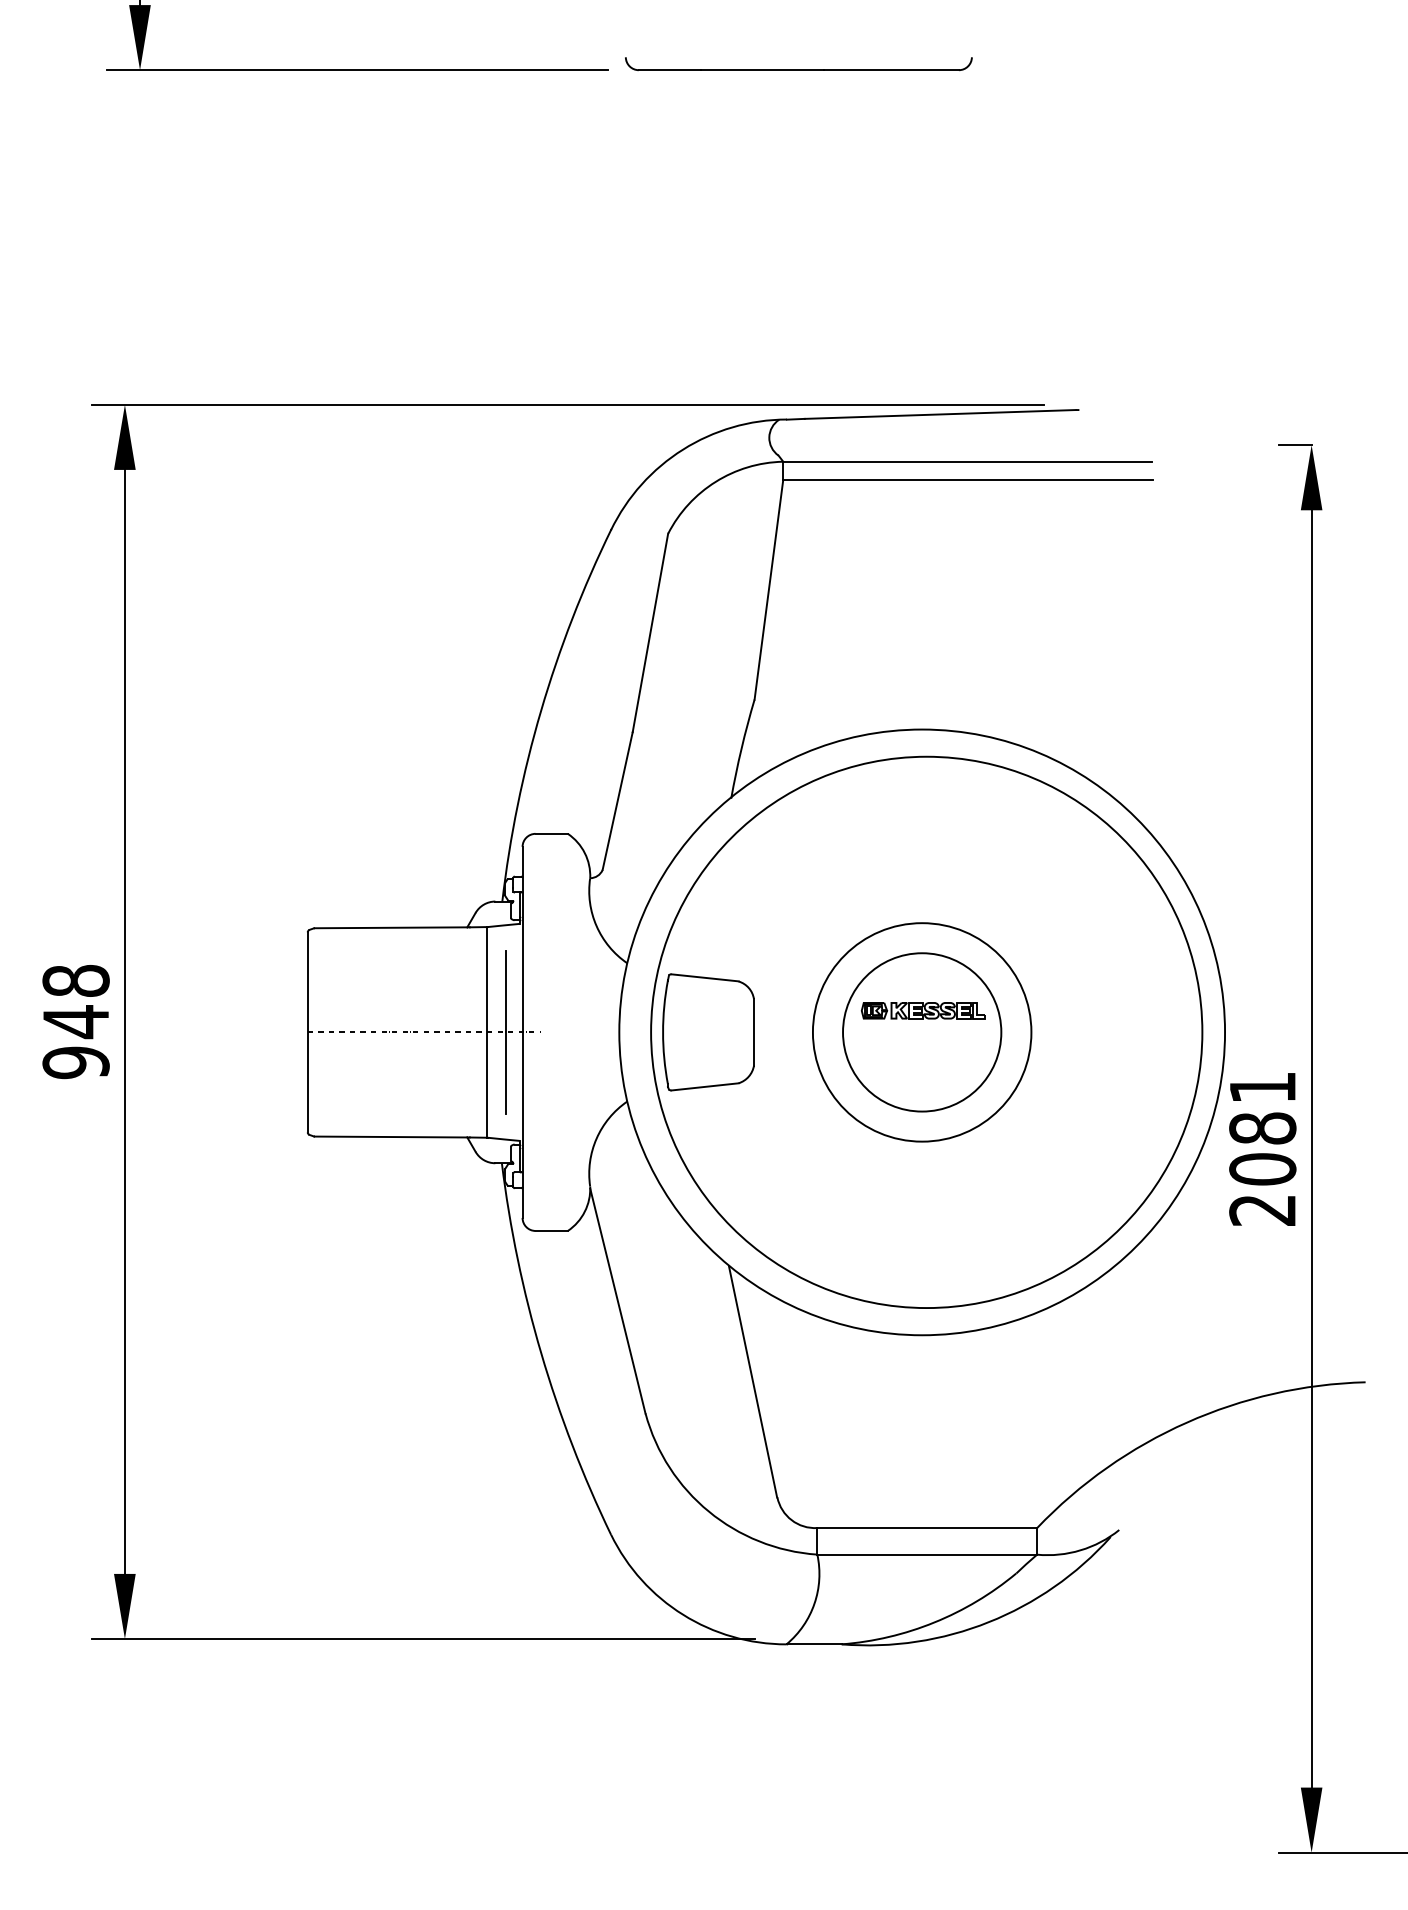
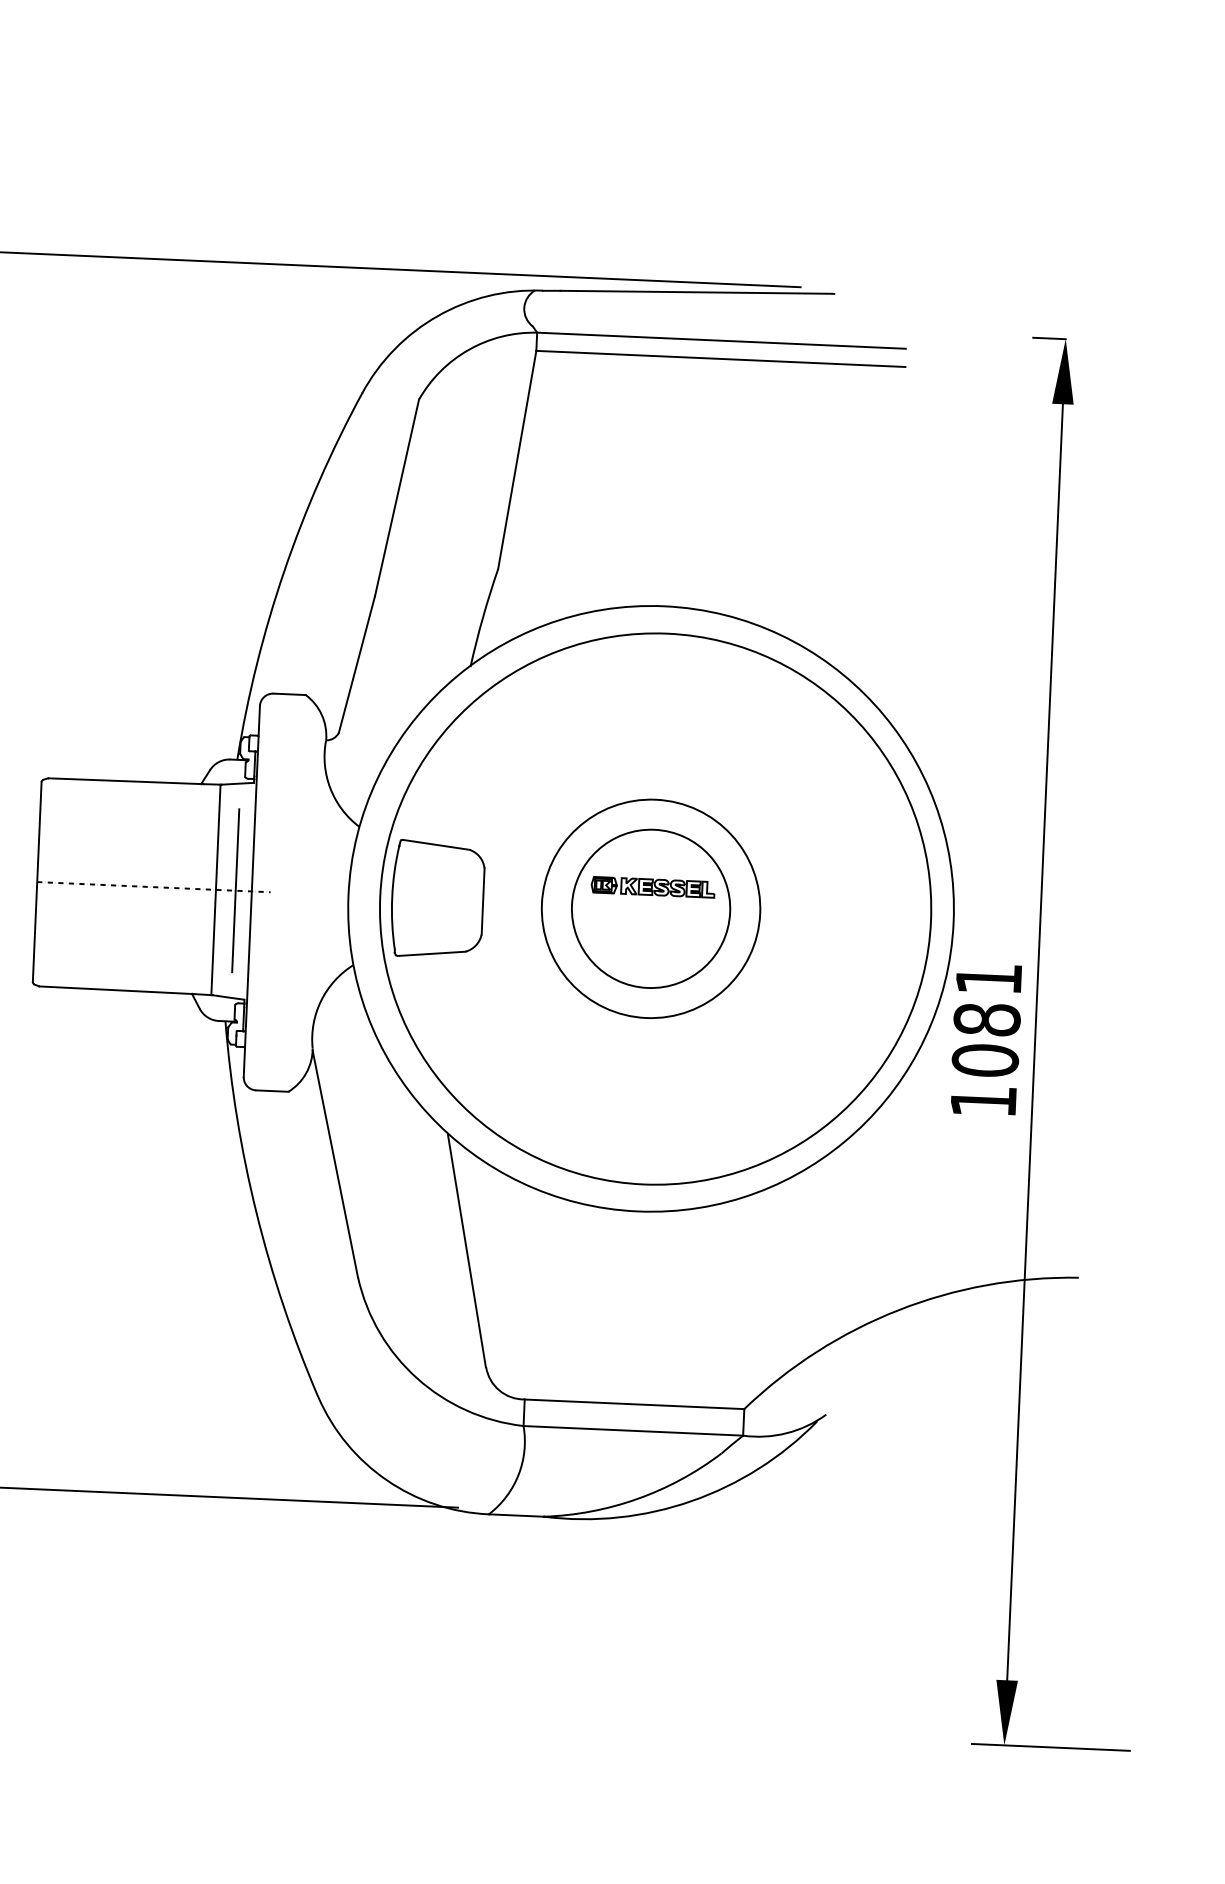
text: (1262, 1210) -> (983, 1101), 2081 -> 1081

